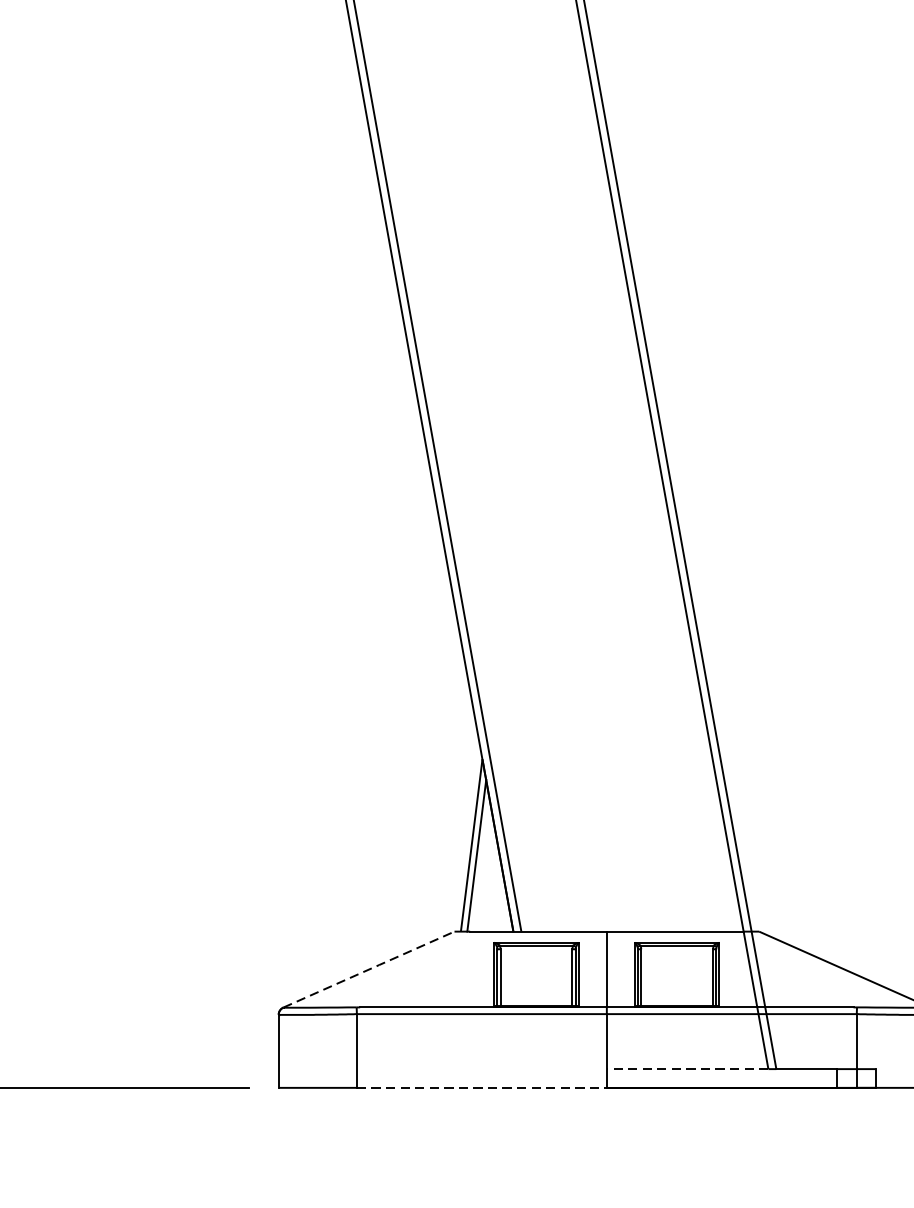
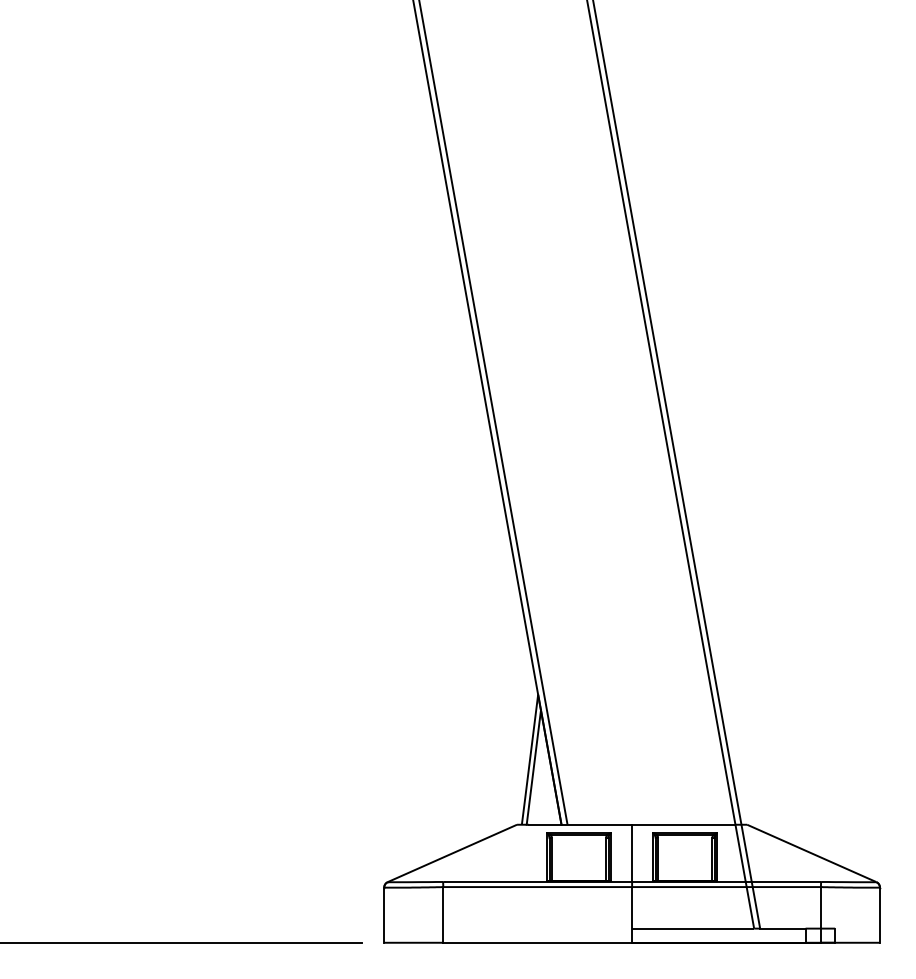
line: (369, 969) -> (452, 853), dashed -> solid
line: (686, 1068) -> (692, 928), dashed -> solid
line: (482, 1087) -> (538, 942), dashed -> solid

